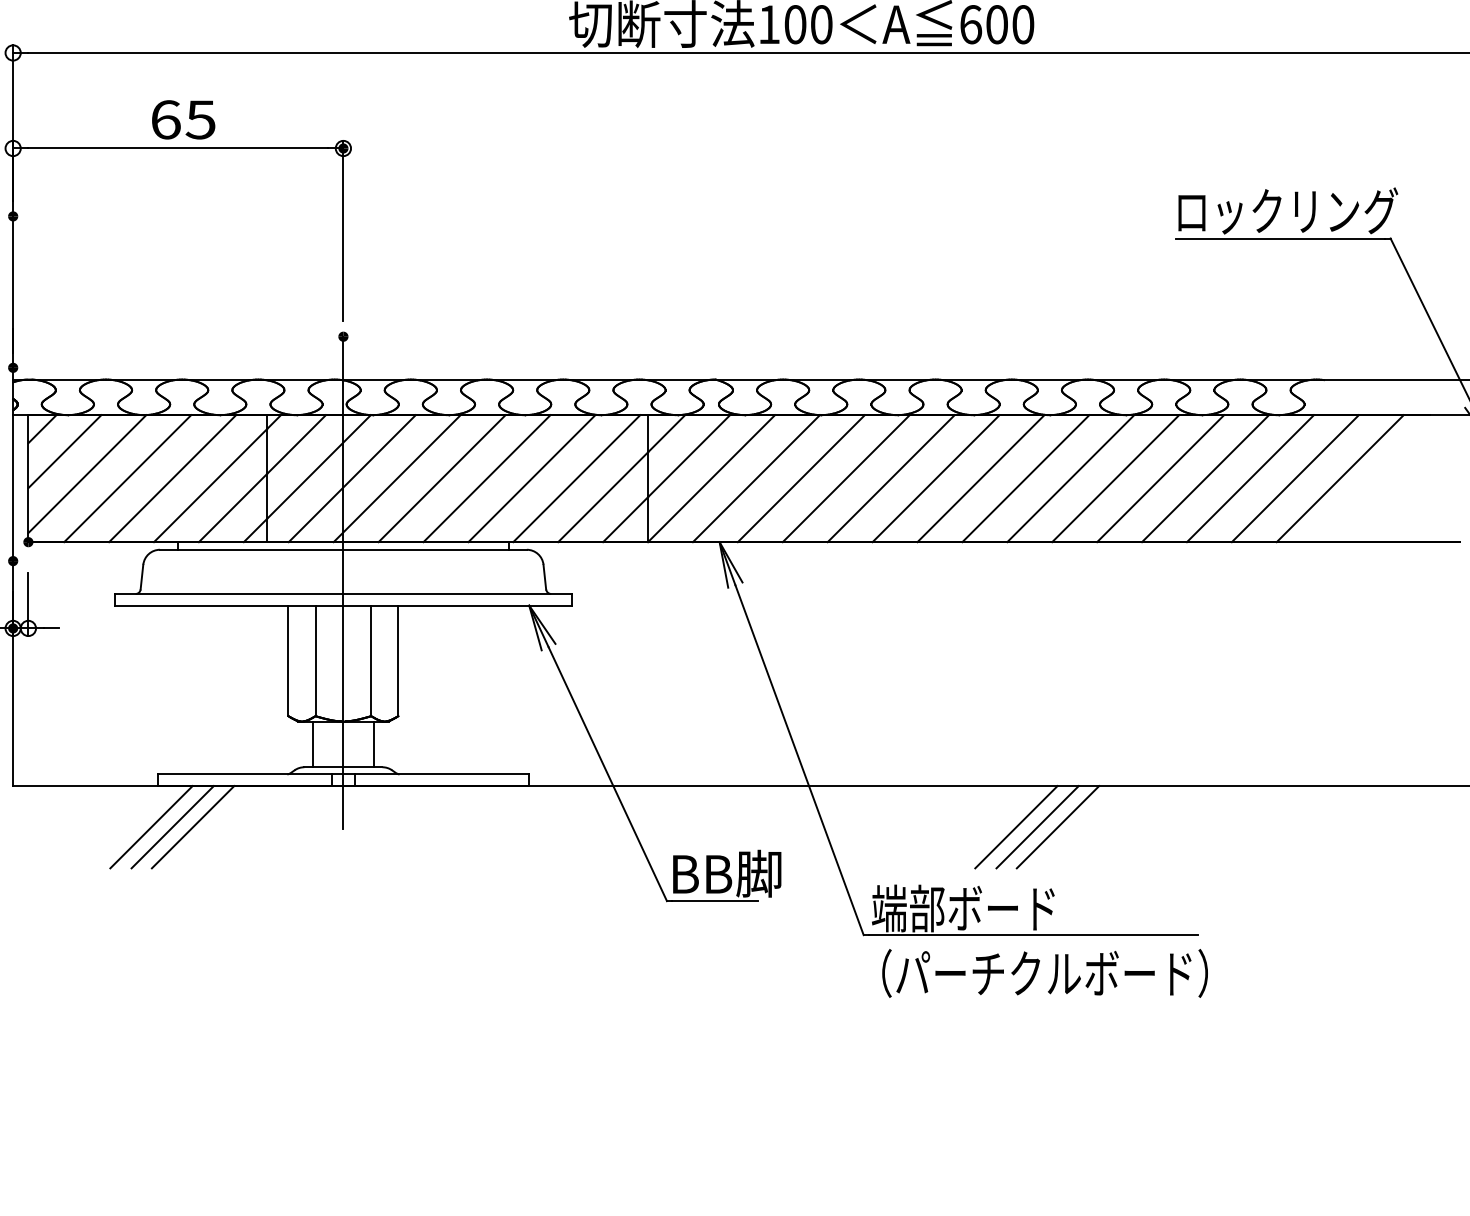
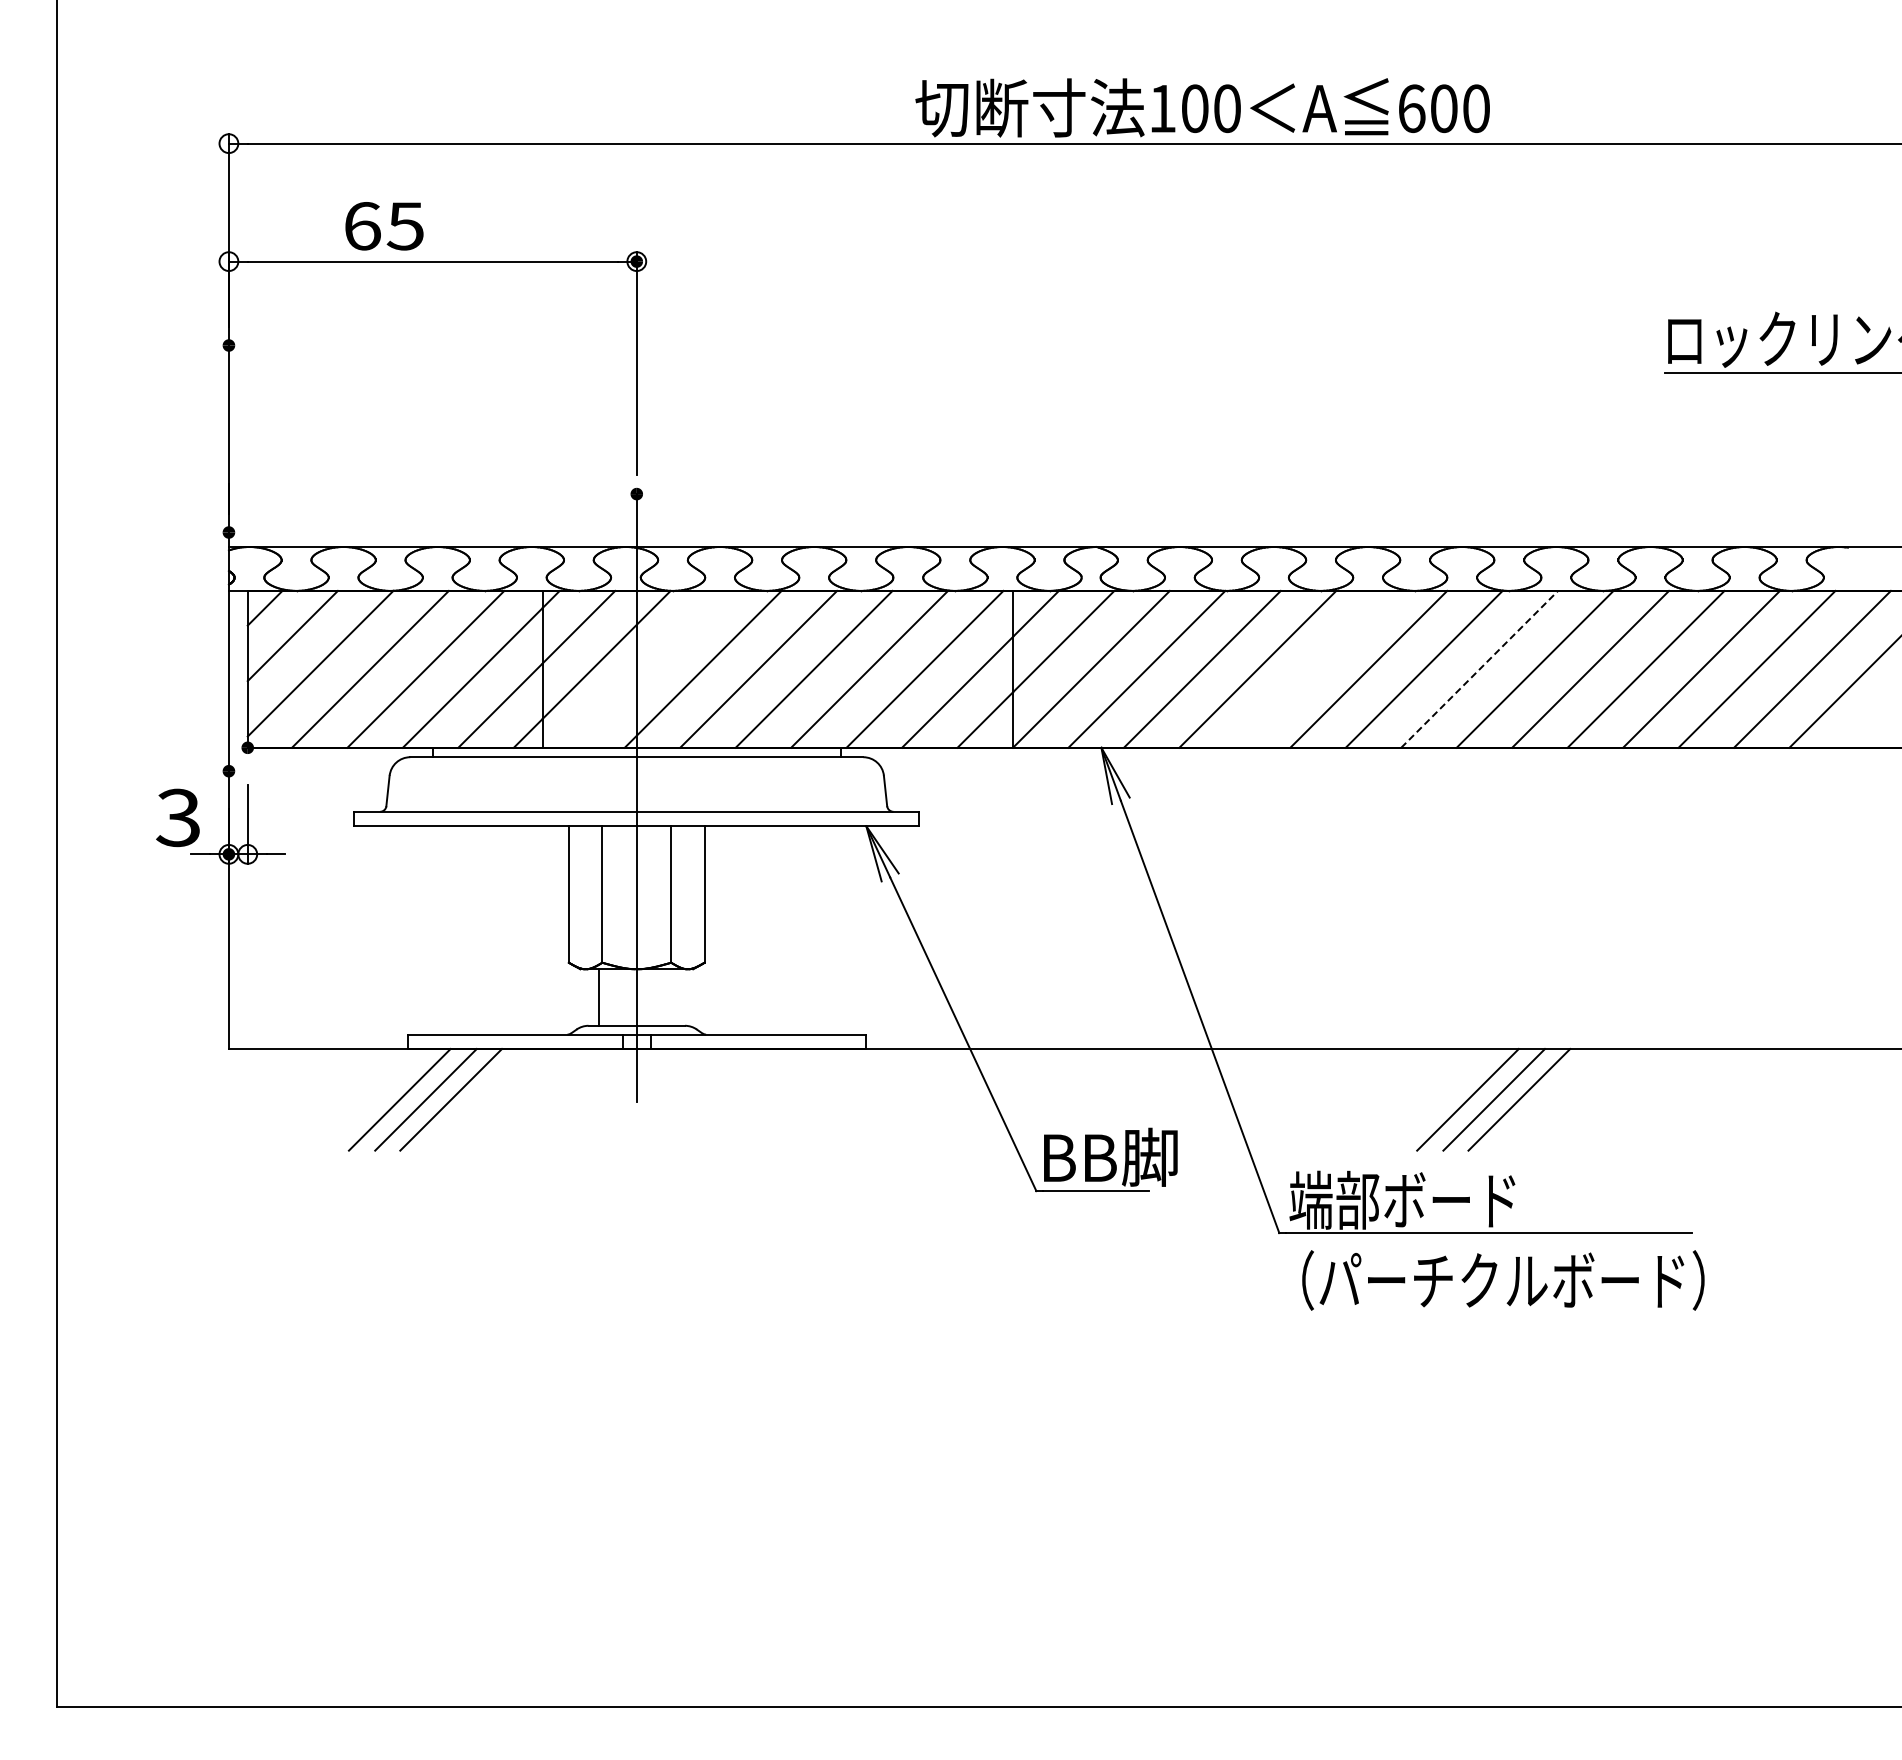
text: (183, 120) -> (384, 226), moved
line: (352, 477) -> (647, 668), removed
line: (890, 477) -> (1312, 668), removed
line: (1025, 478) -> (1479, 669), solid -> dashed
line: (373, 744) -> (674, 997), removed

